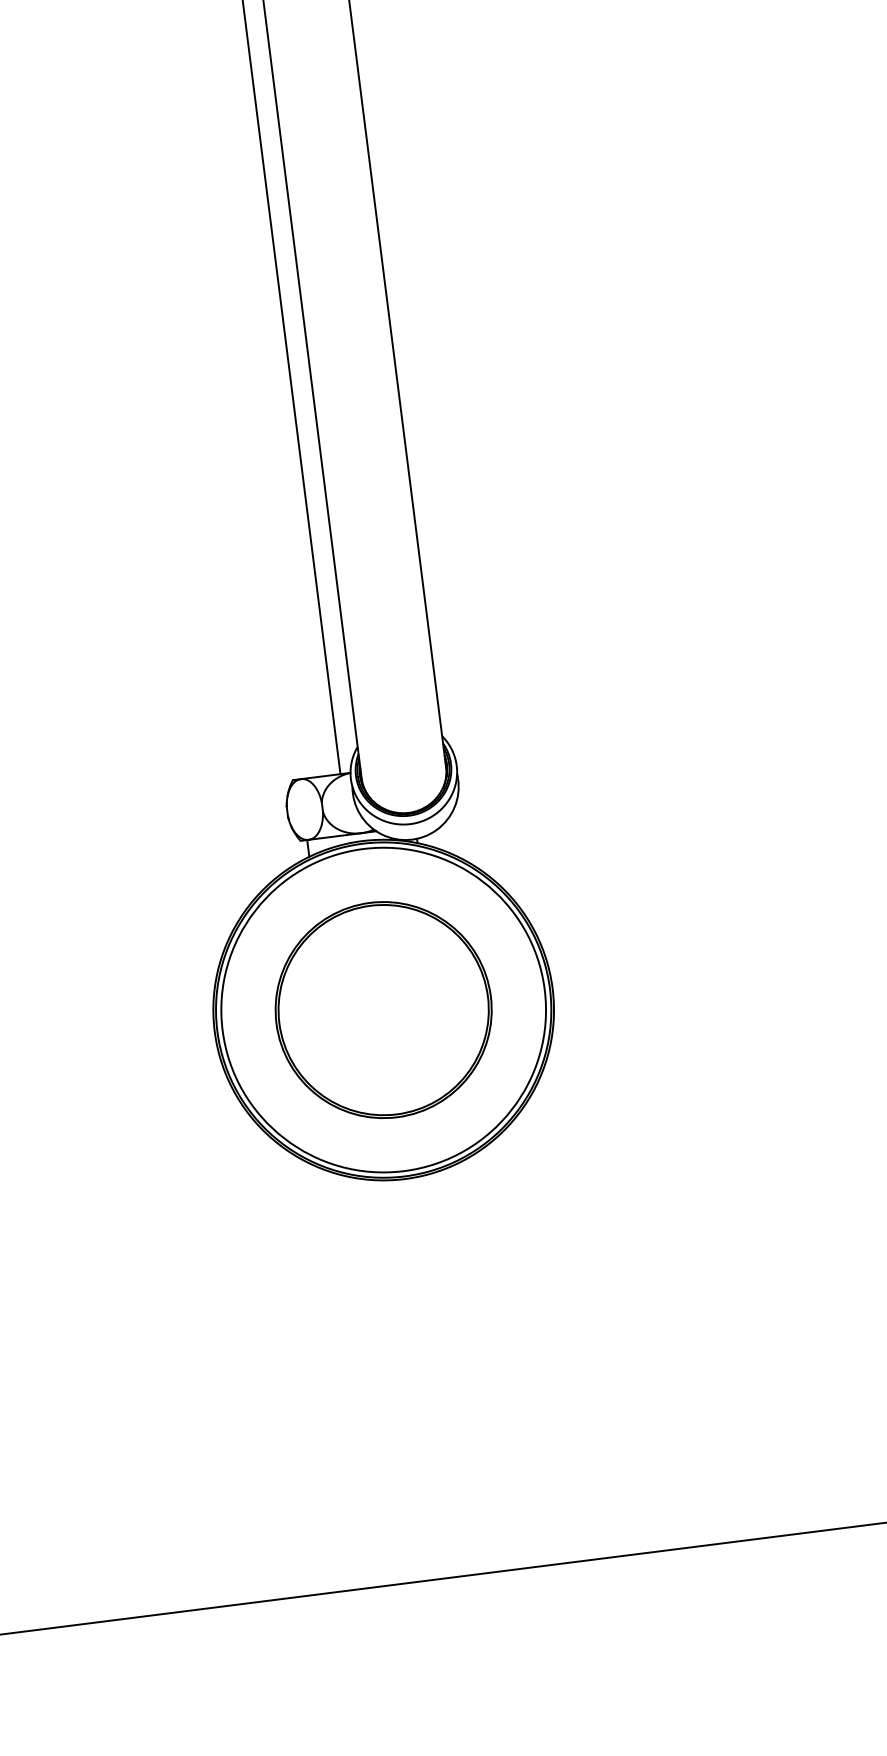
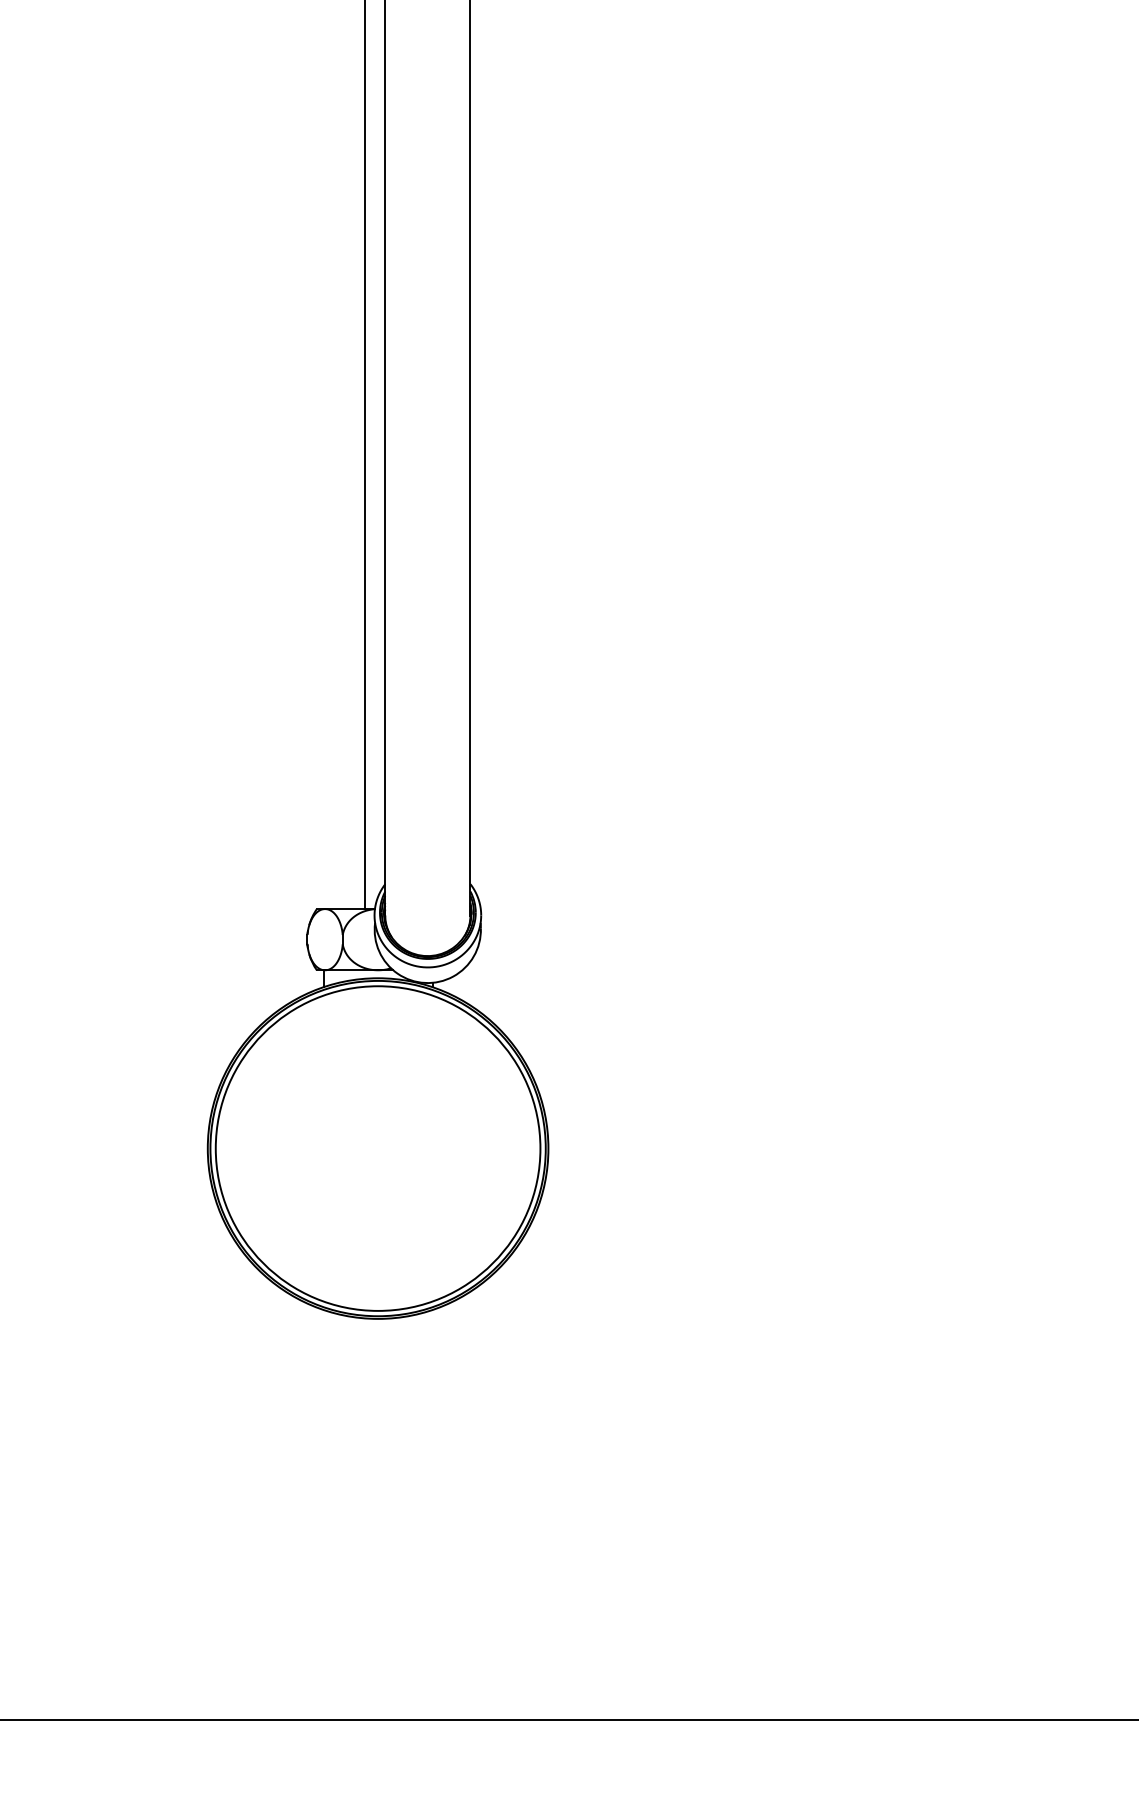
part: (383, 1010) -> (377, 1148), removed

